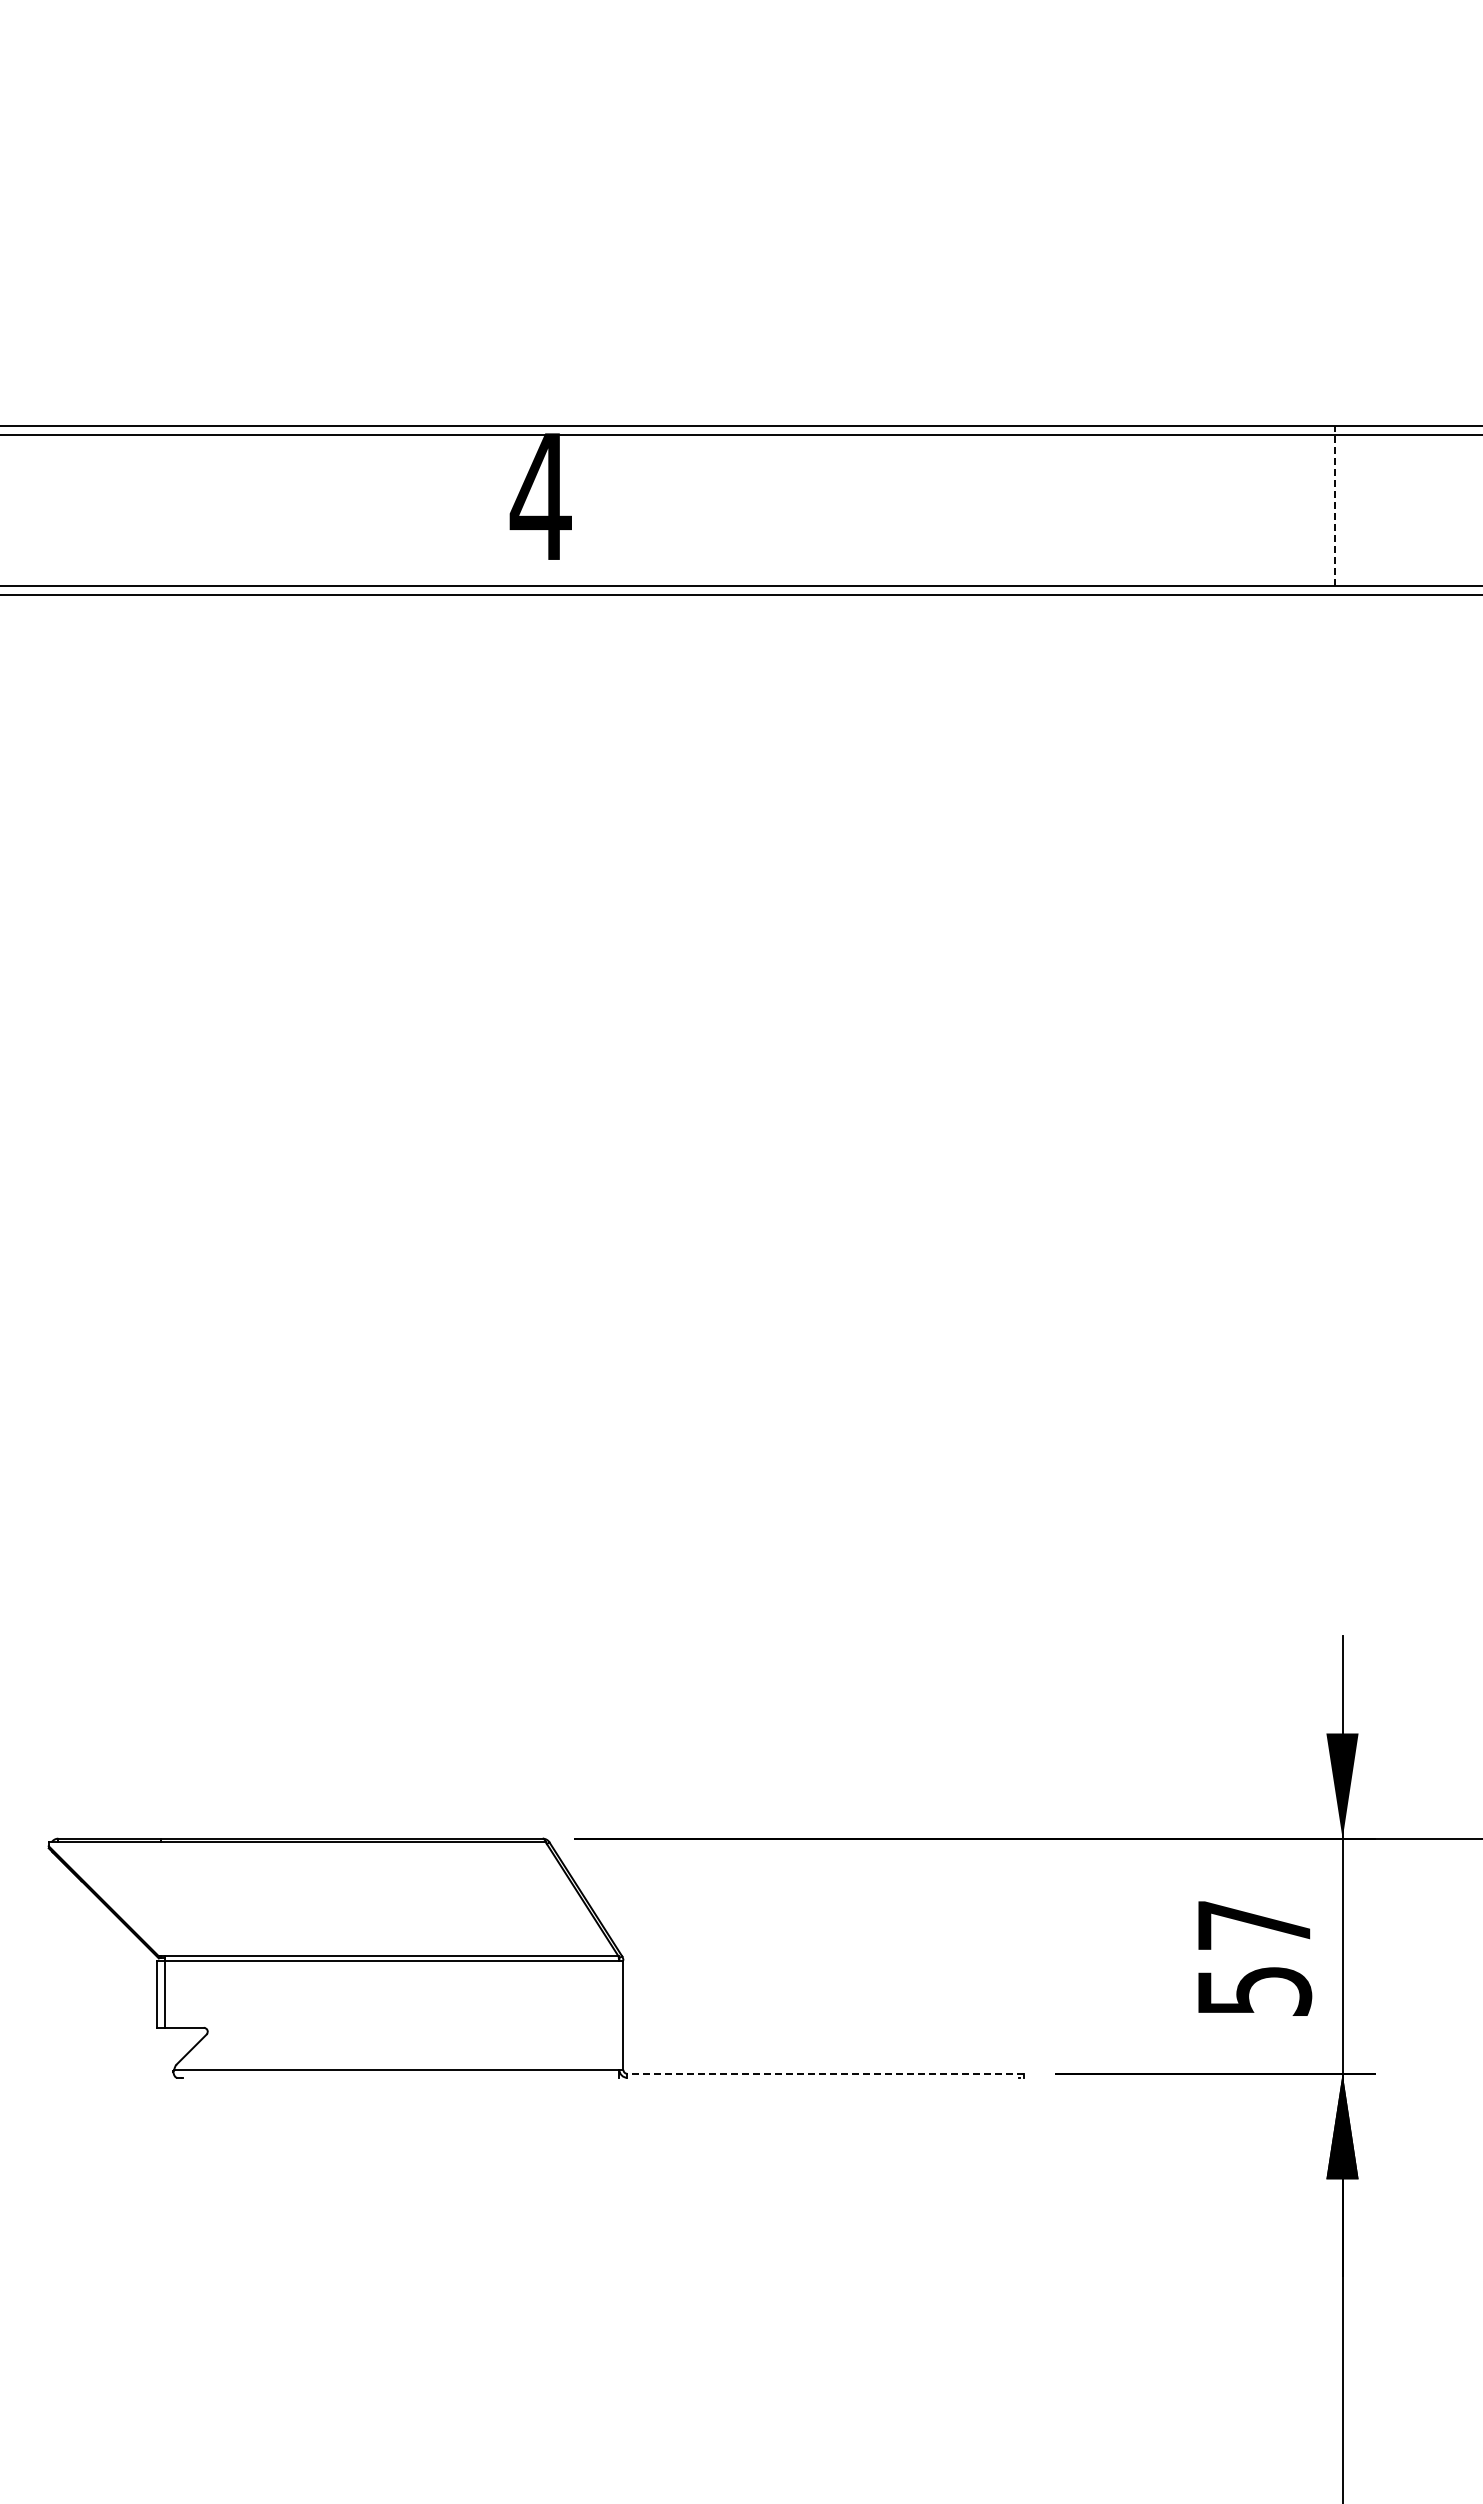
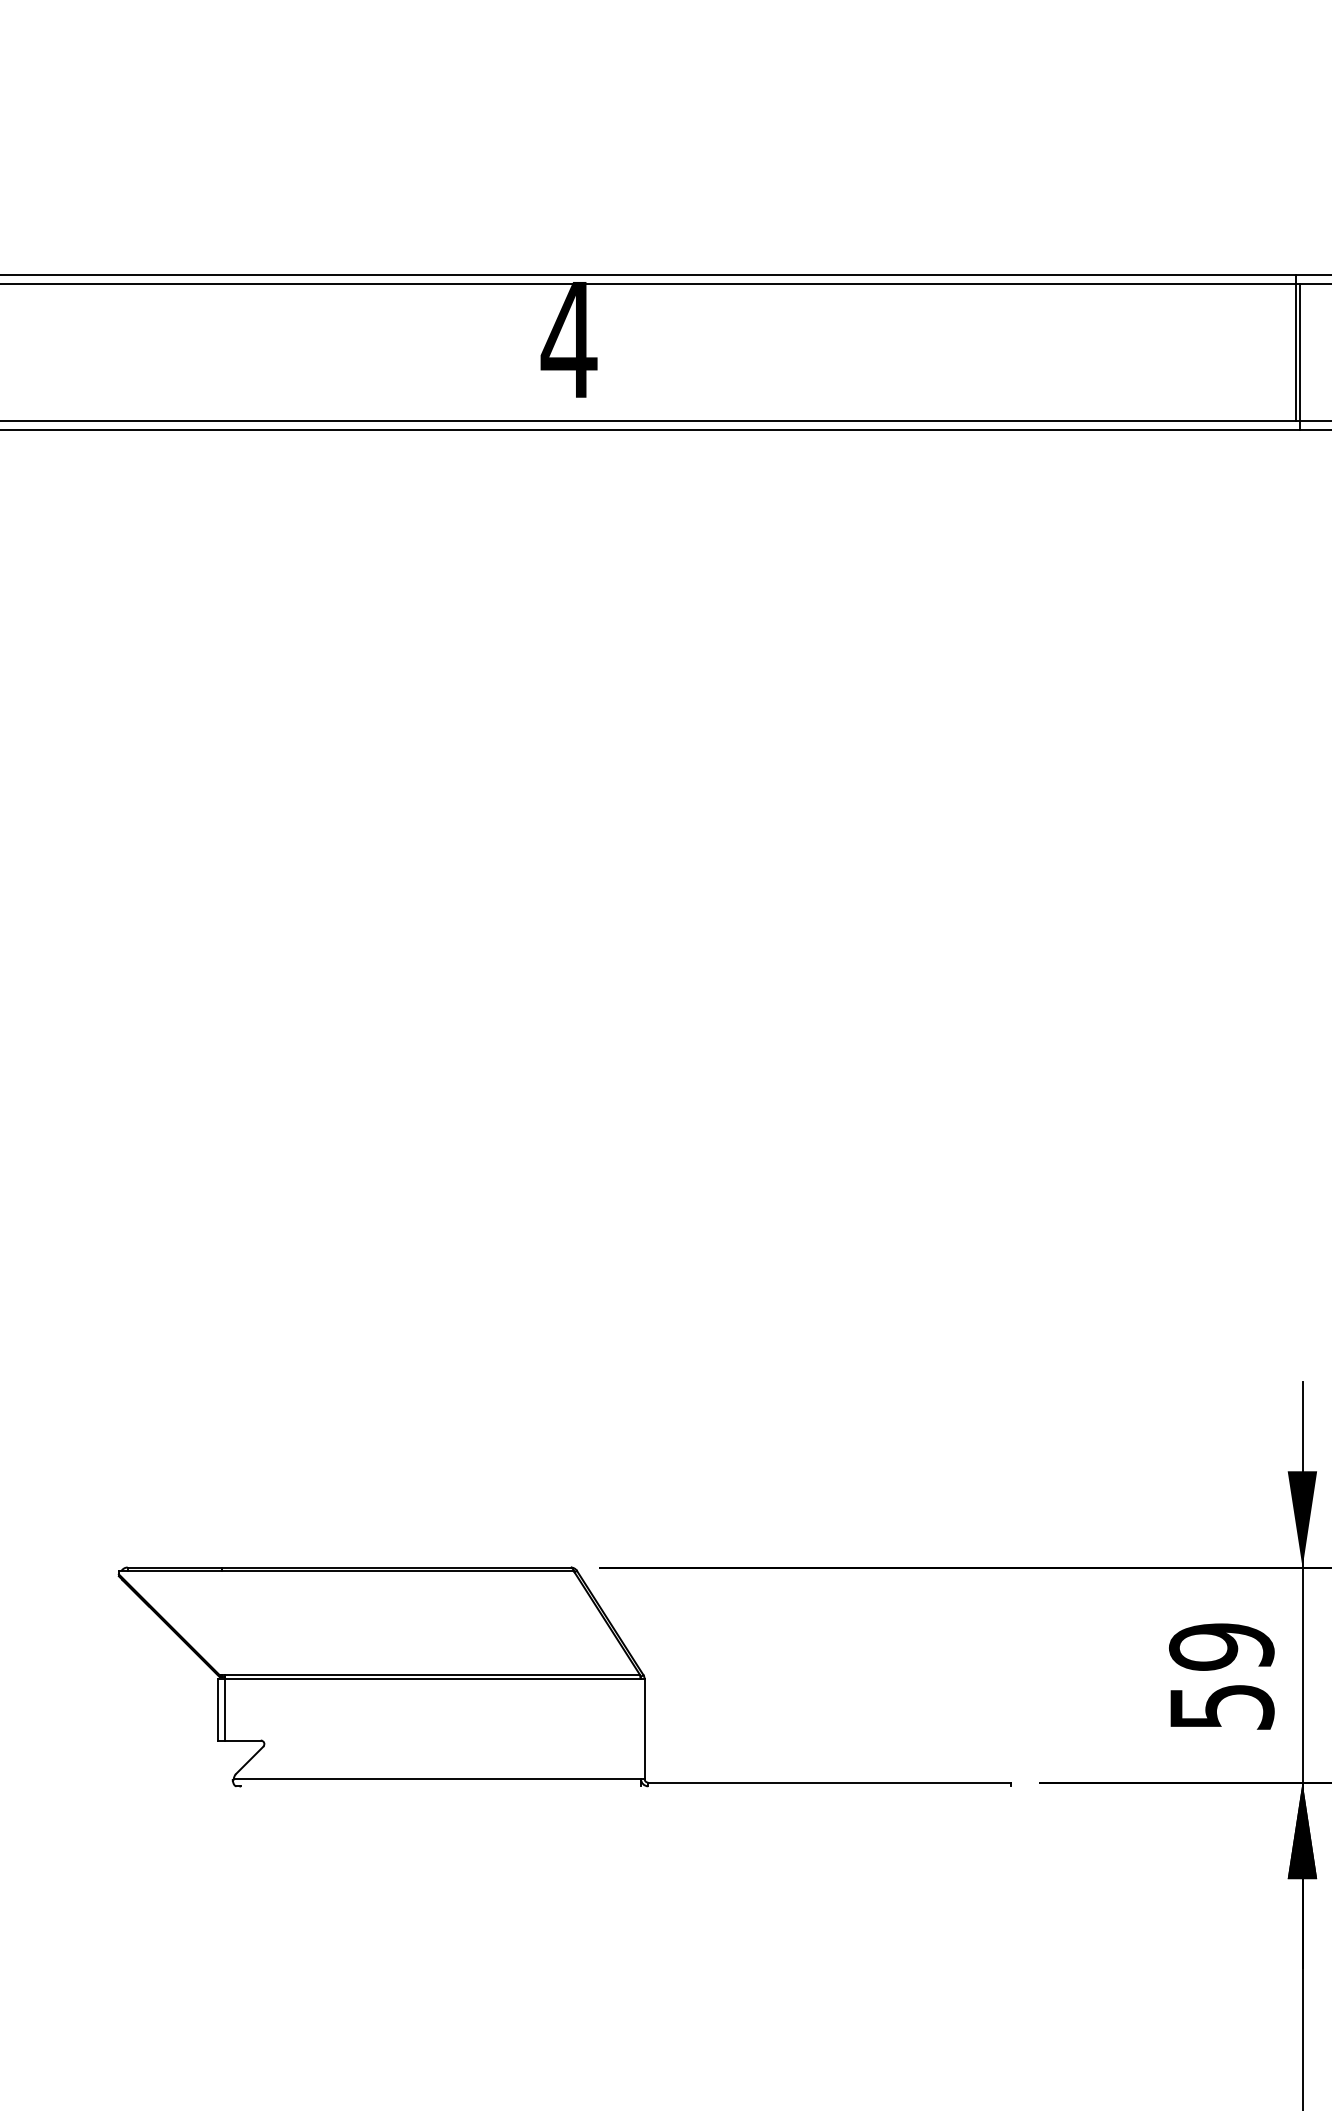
line: (1334, 505) -> (1295, 347), dashed -> solid
line: (1339, 514) -> (1299, 356), added
text: (1254, 1925) -> (1221, 1646), 57 -> 59
line: (825, 2073) -> (829, 1782), dashed -> solid

